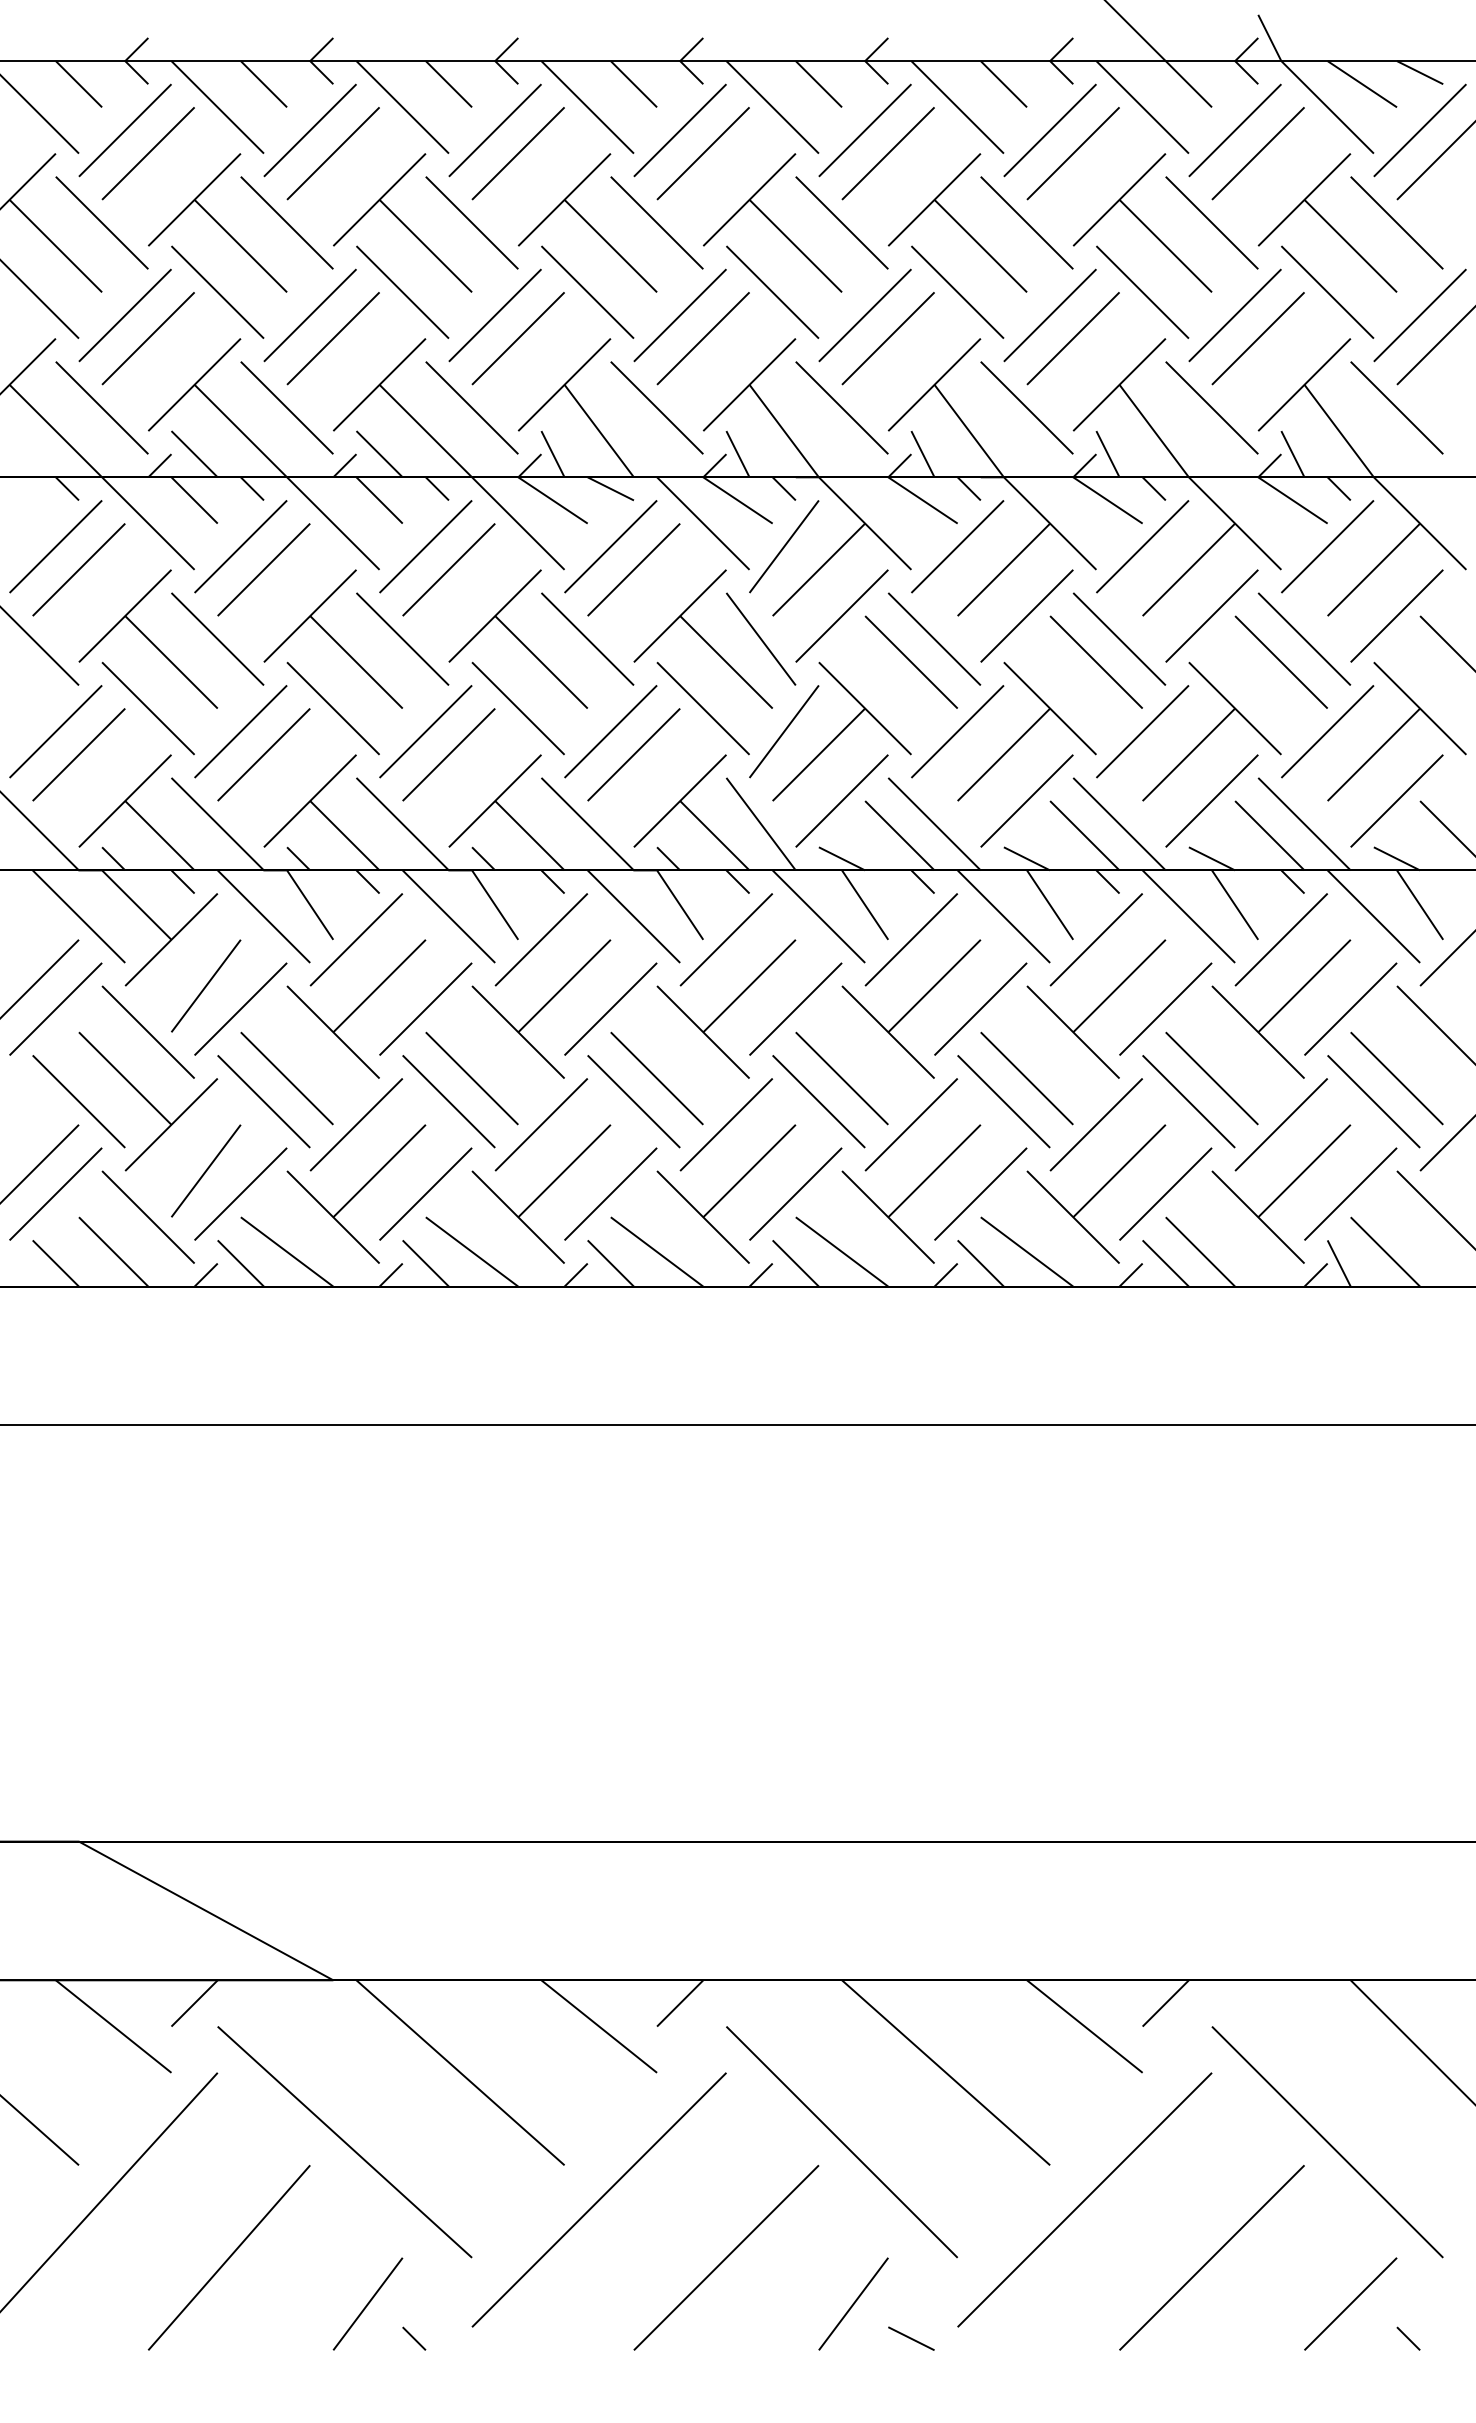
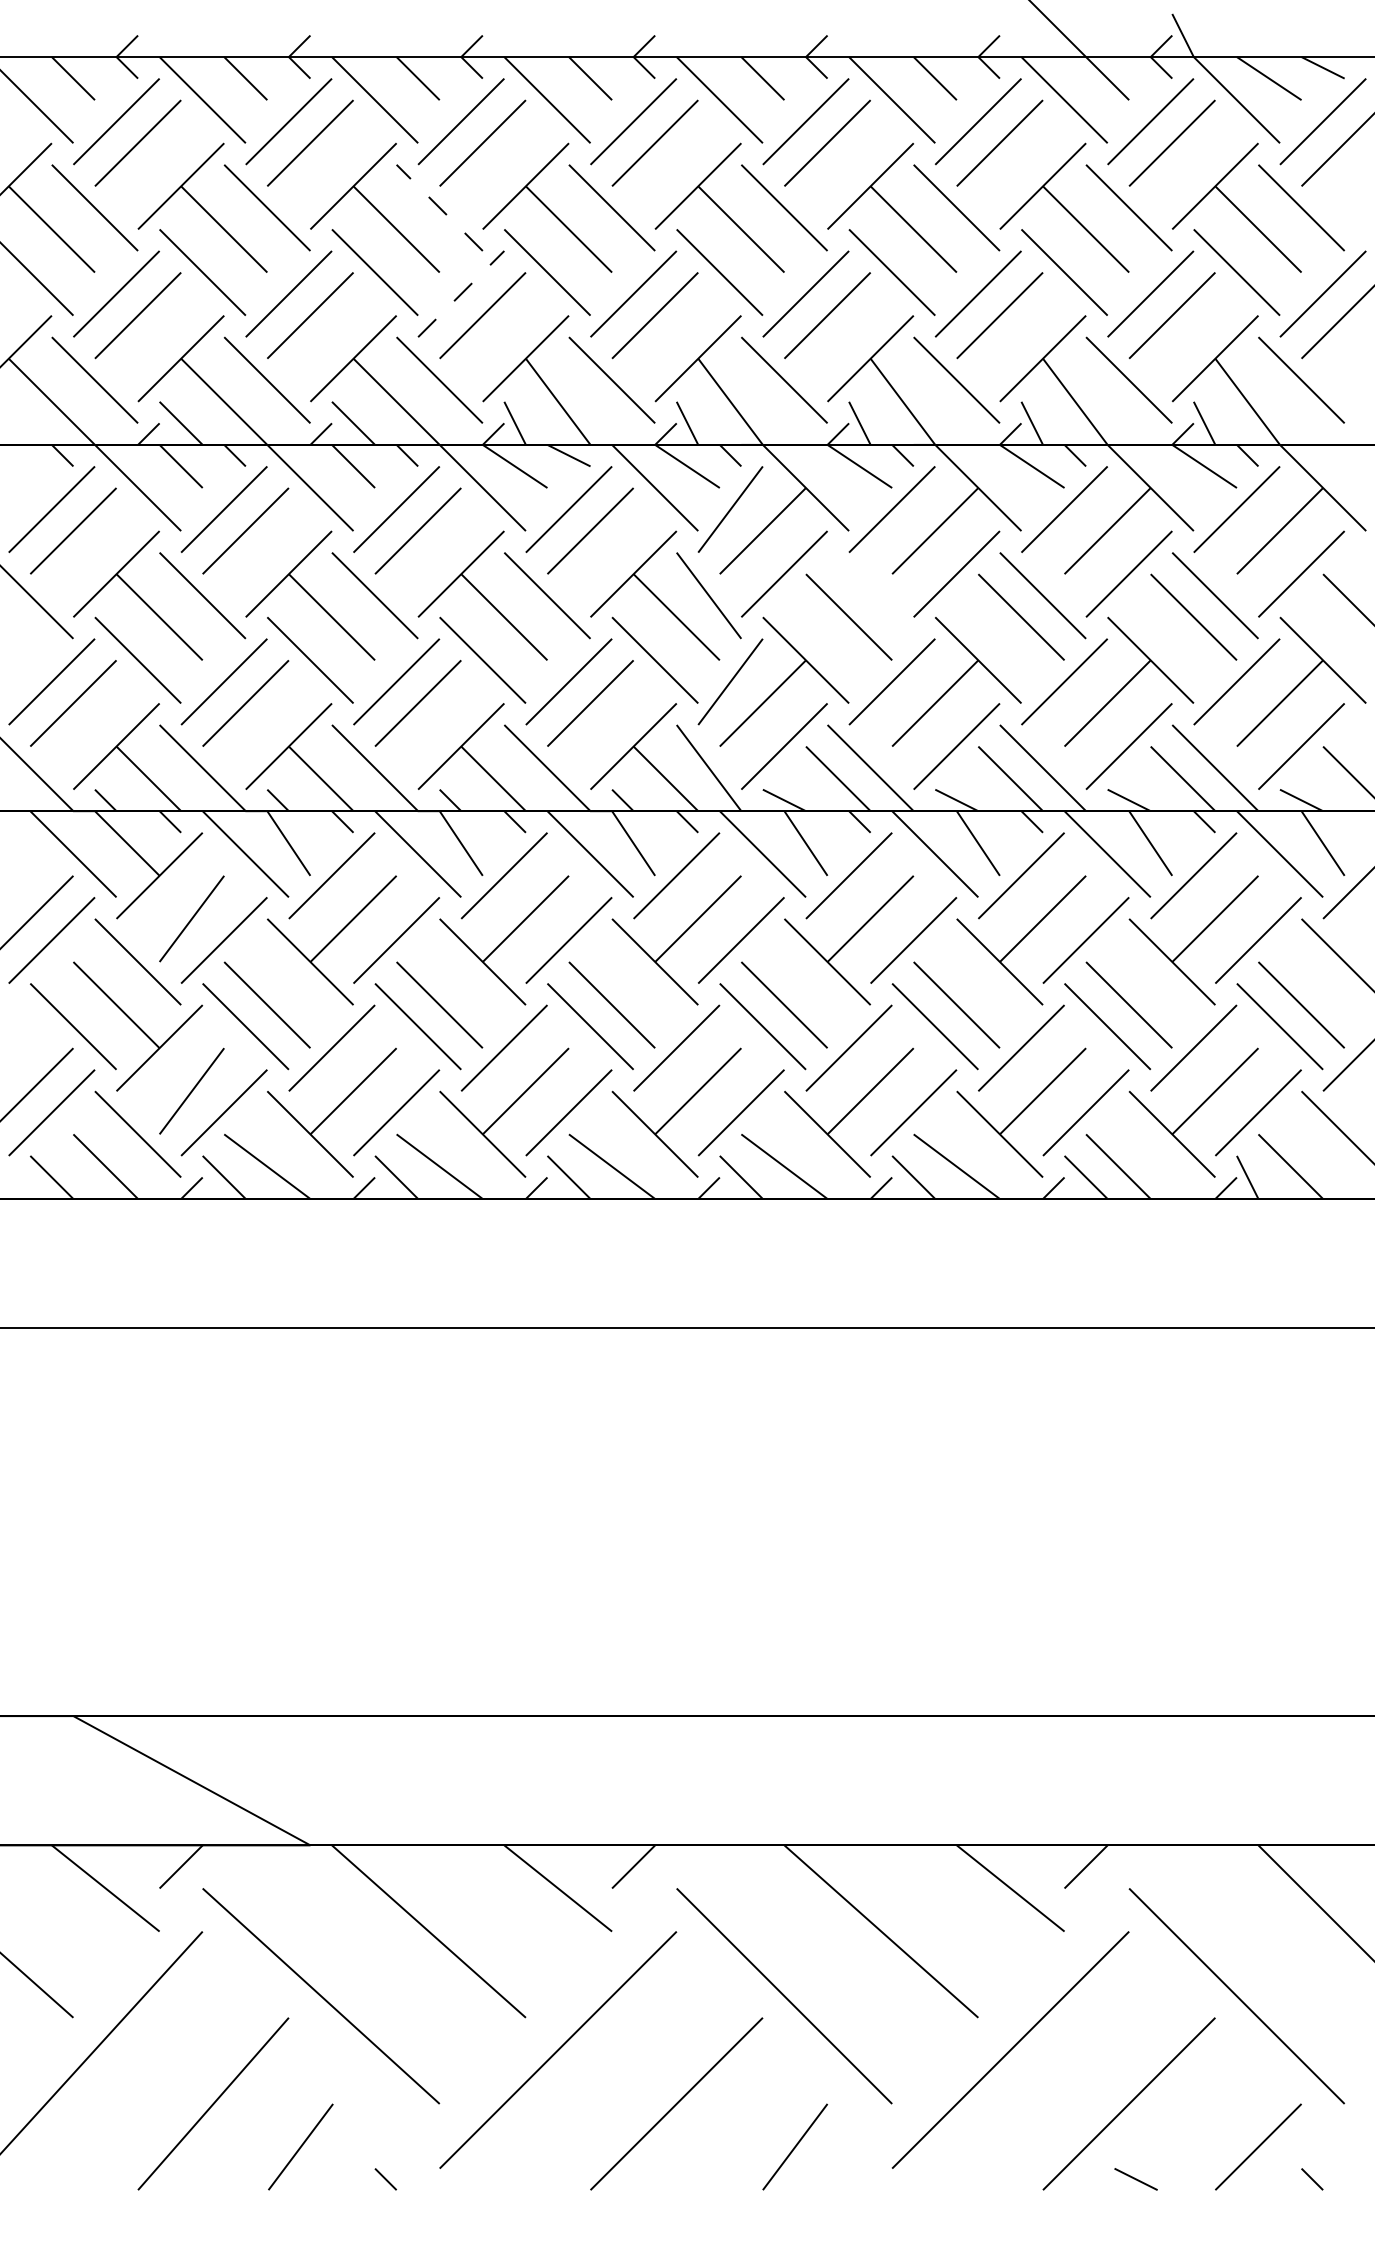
line: (471, 222) -> (439, 207), solid -> dashed
line: (495, 315) -> (461, 294), solid -> dashed
line: (934, 638) -> (870, 595), removed
line: (367, 2303) -> (300, 2146), moved
line: (911, 2338) -> (1136, 2179), moved

